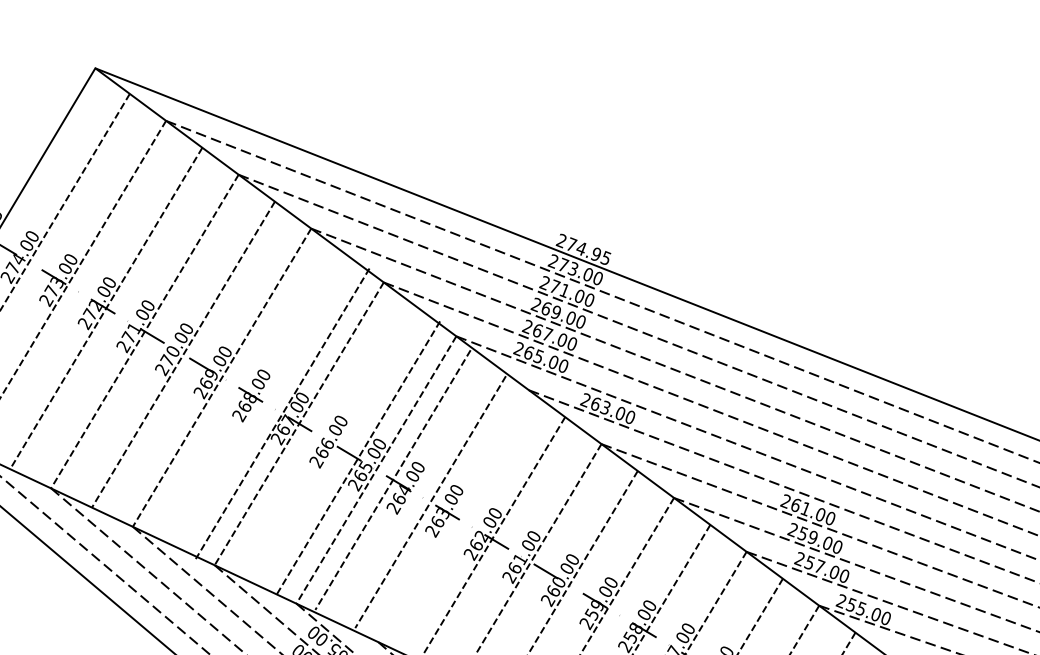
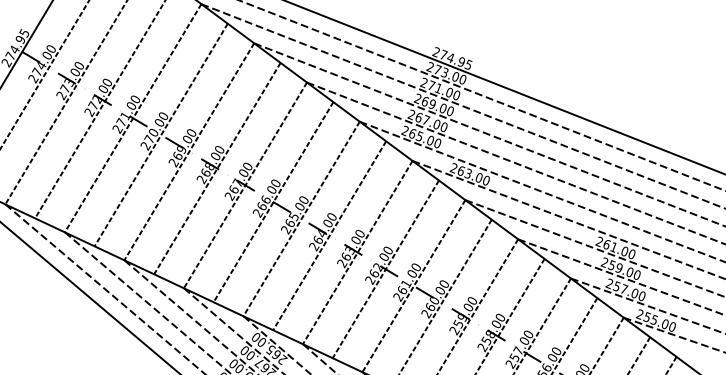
line: (282, 413) -> (217, 168), moved
line: (357, 458) -> (273, 201), moved
line: (392, 479) -> (329, 235), moved
line: (430, 502) -> (357, 252), moved

